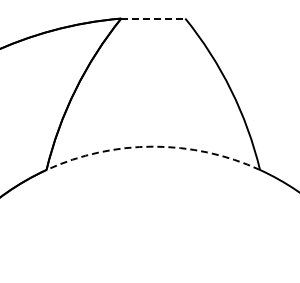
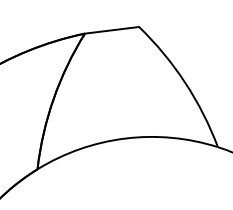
line: (153, 18) -> (112, 30), dashed -> solid
arc: (153, 146) -> (125, 138), dashed -> solid

